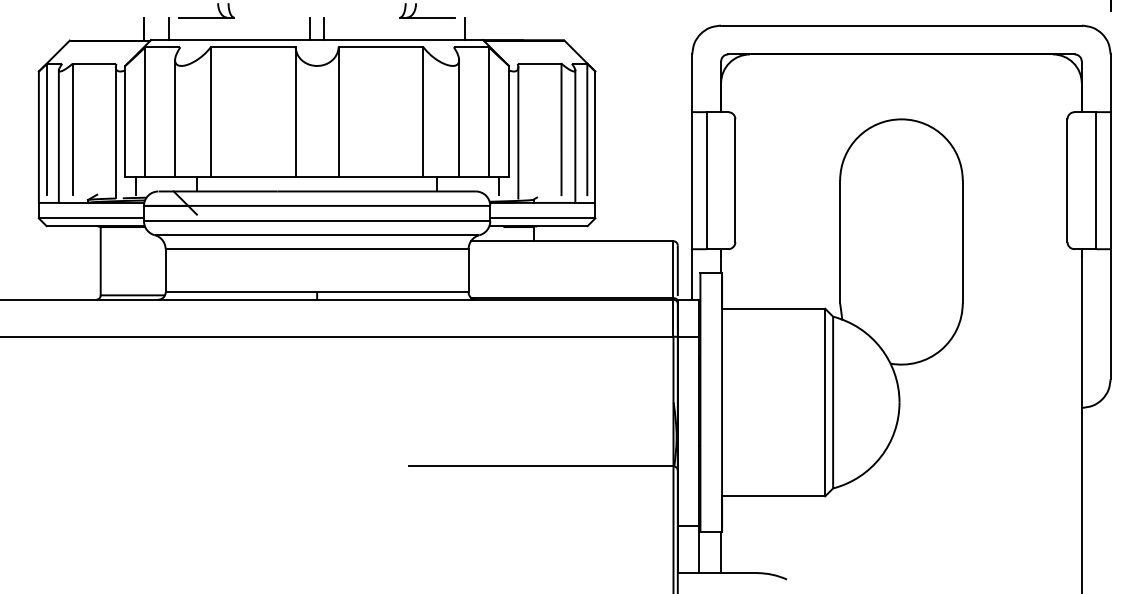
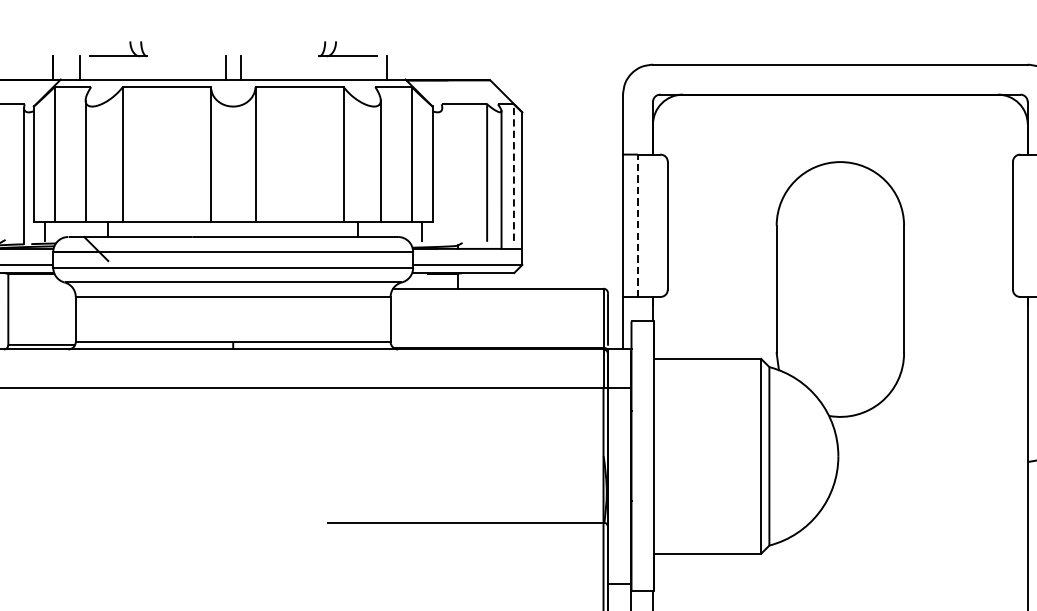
line: (587, 129) -> (514, 172), solid -> dashed
line: (518, 132) -> (442, 175), removed
line: (706, 180) -> (637, 225), solid -> dashed

